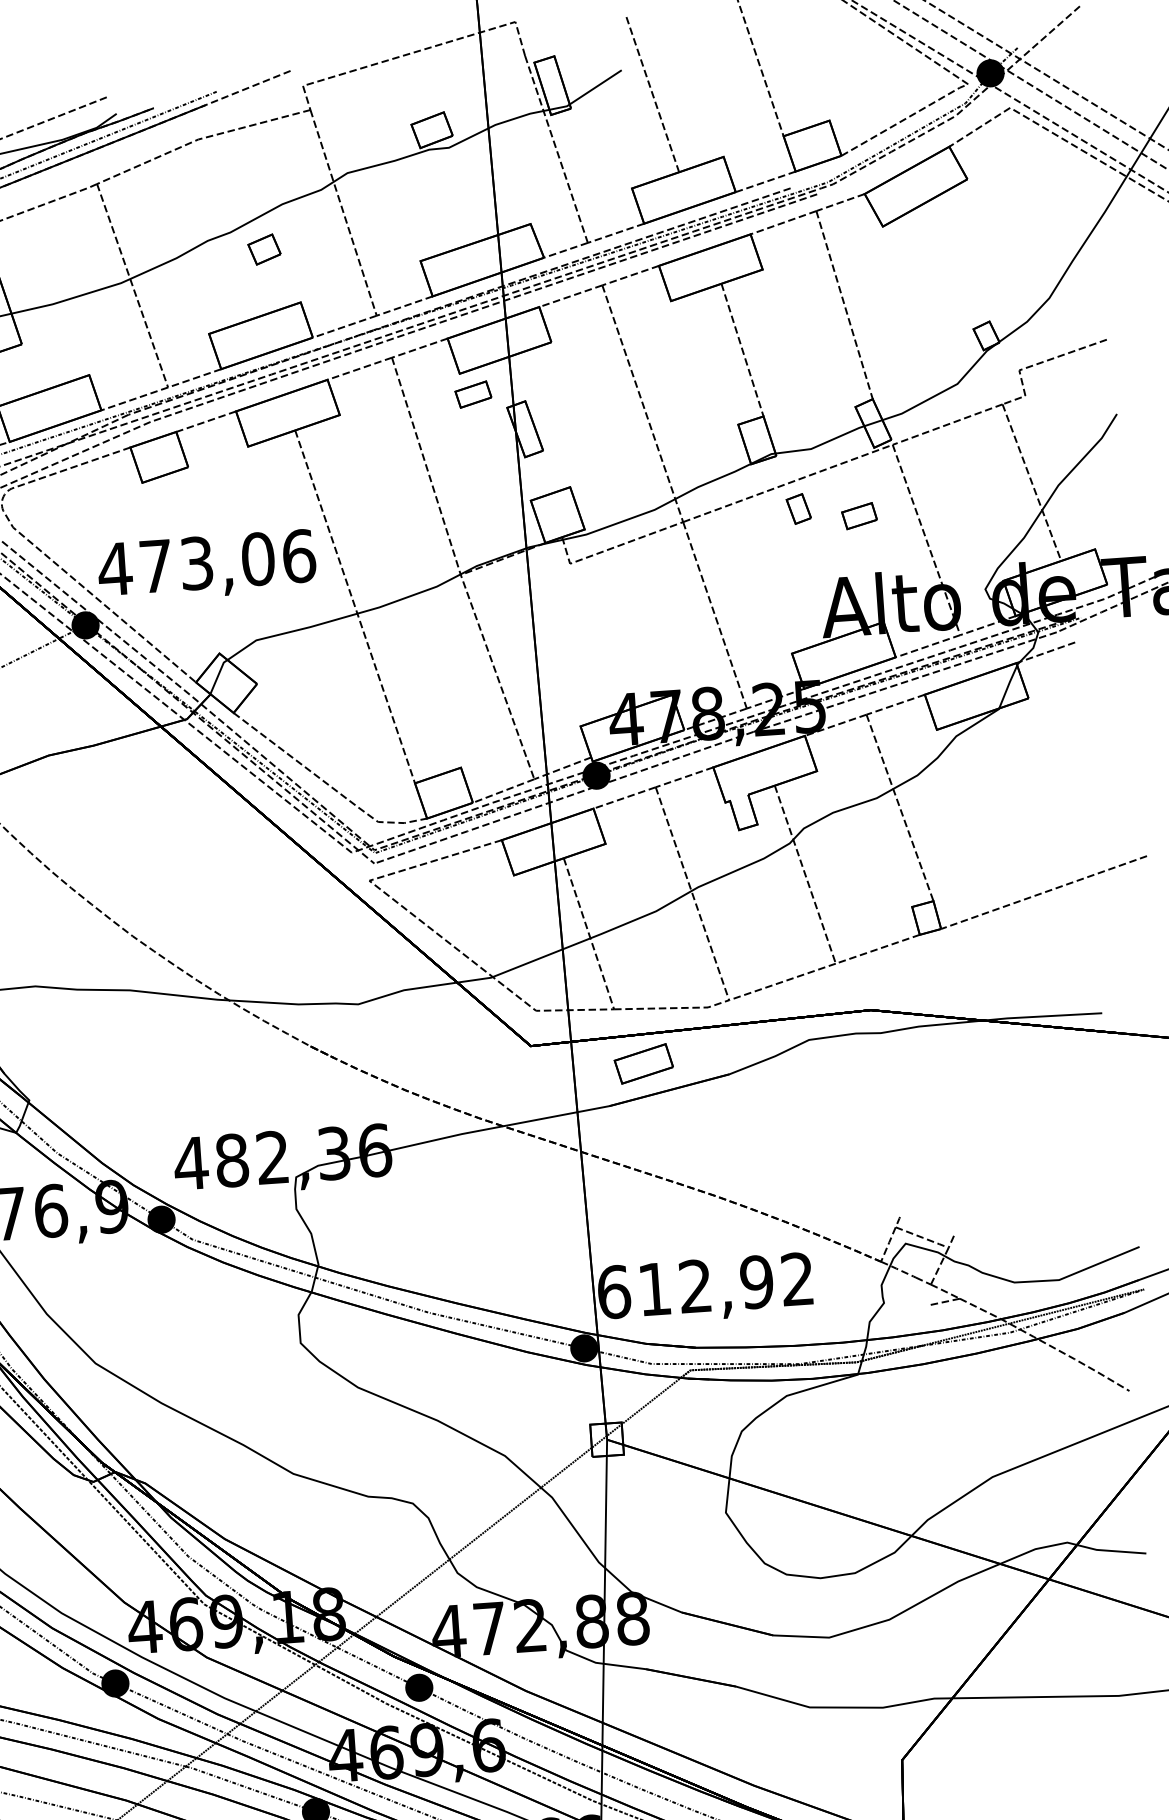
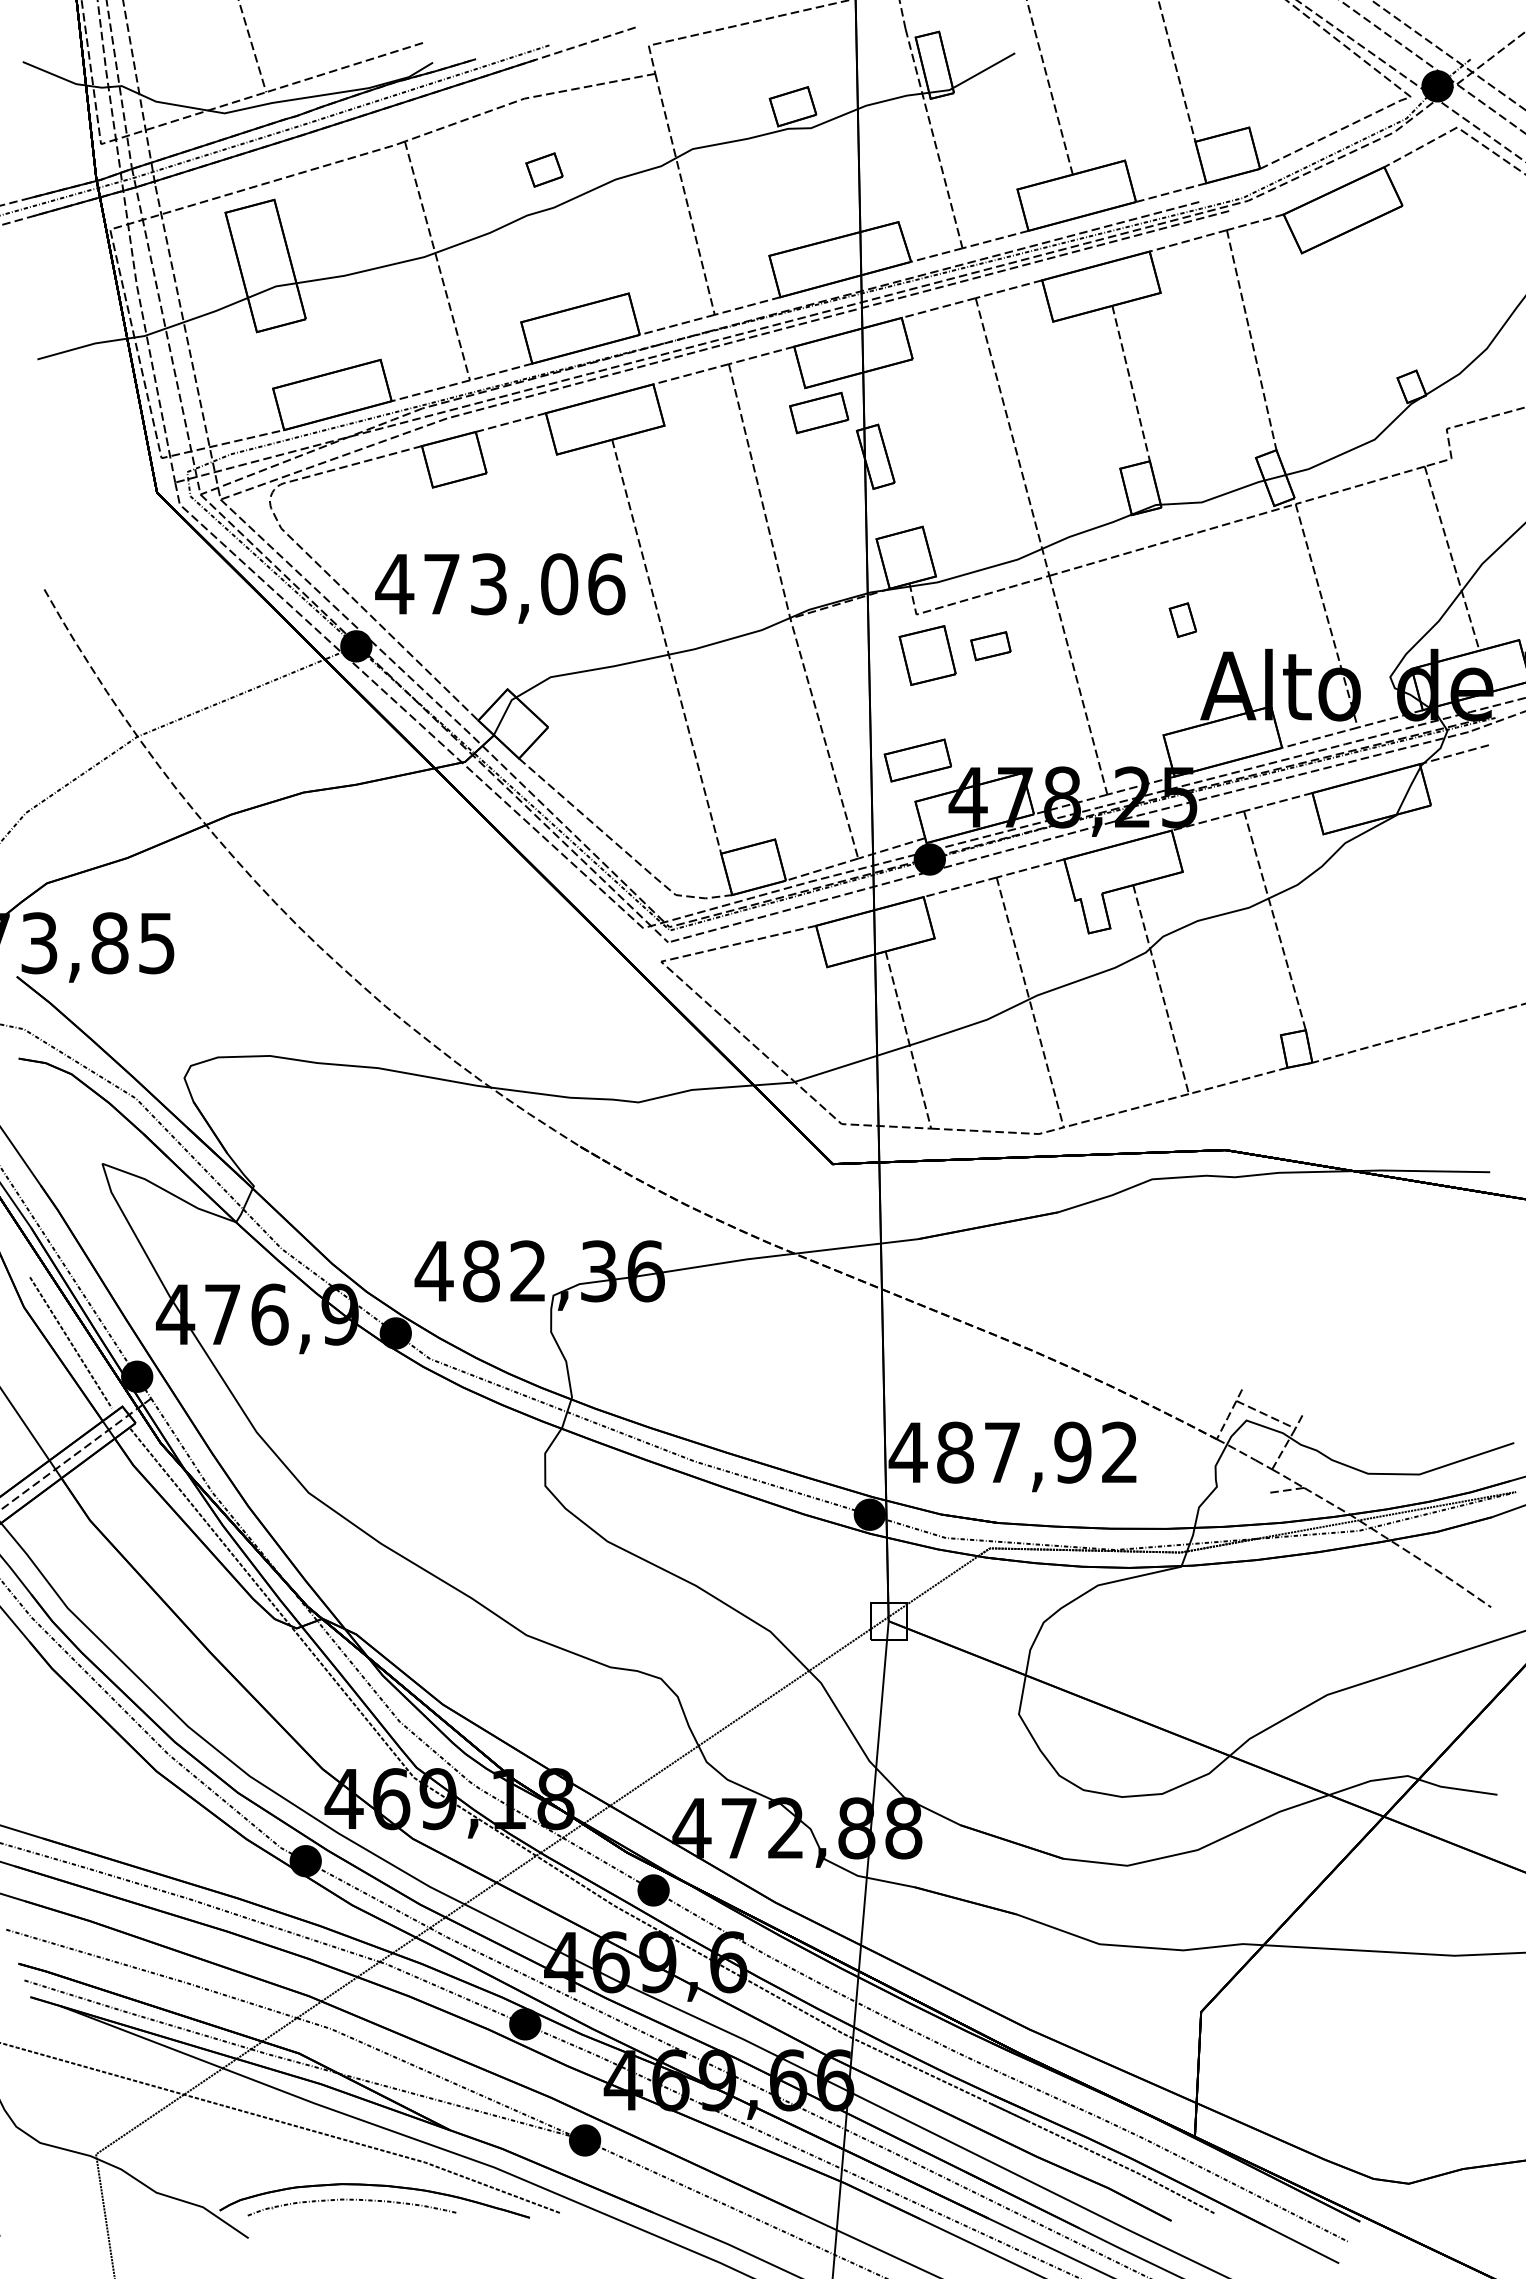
part: (264, 249) -> (544, 169), moved
part: (473, 394) -> (819, 412), size x1.43
part: (798, 508) -> (1182, 619), moved
part: (859, 516) -> (990, 646), moved
part: (582, 598) -> (927, 655), added
part: (643, 1063) -> (917, 760), moved
text: (653, 1289) -> (953, 1452), 612,92 -> 487,92

